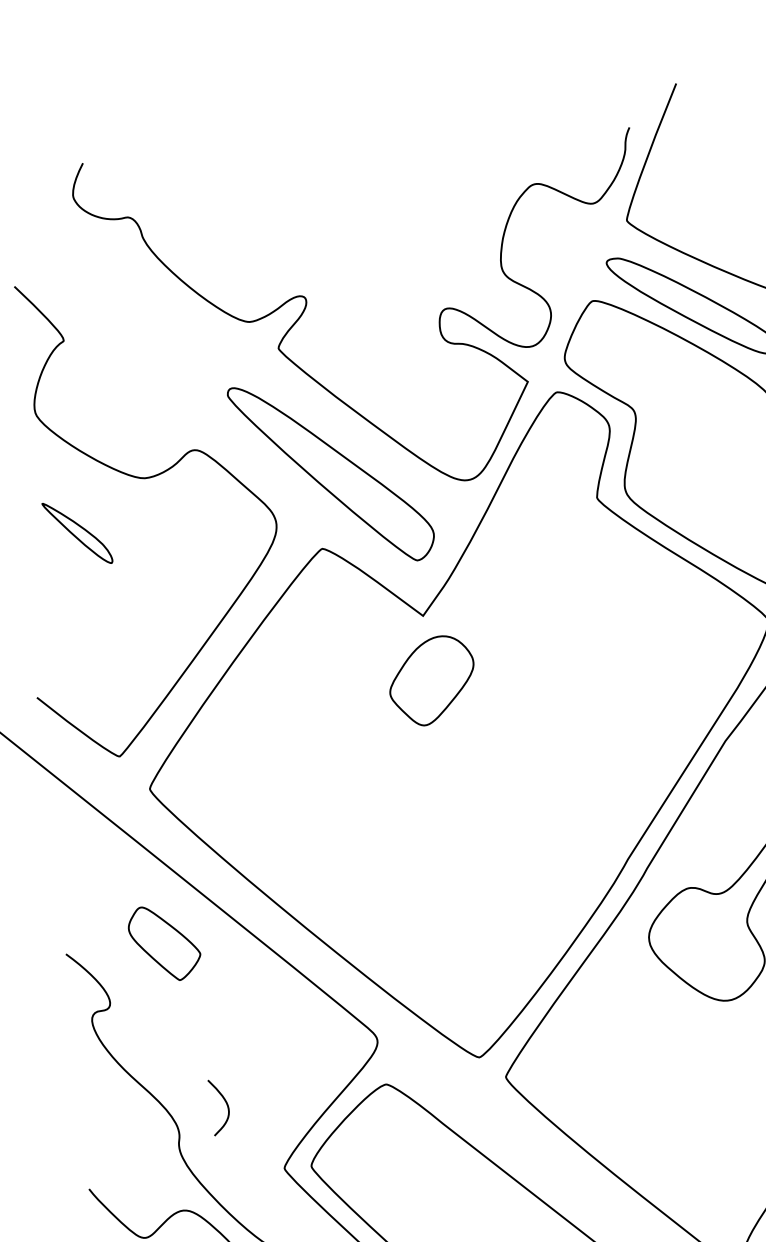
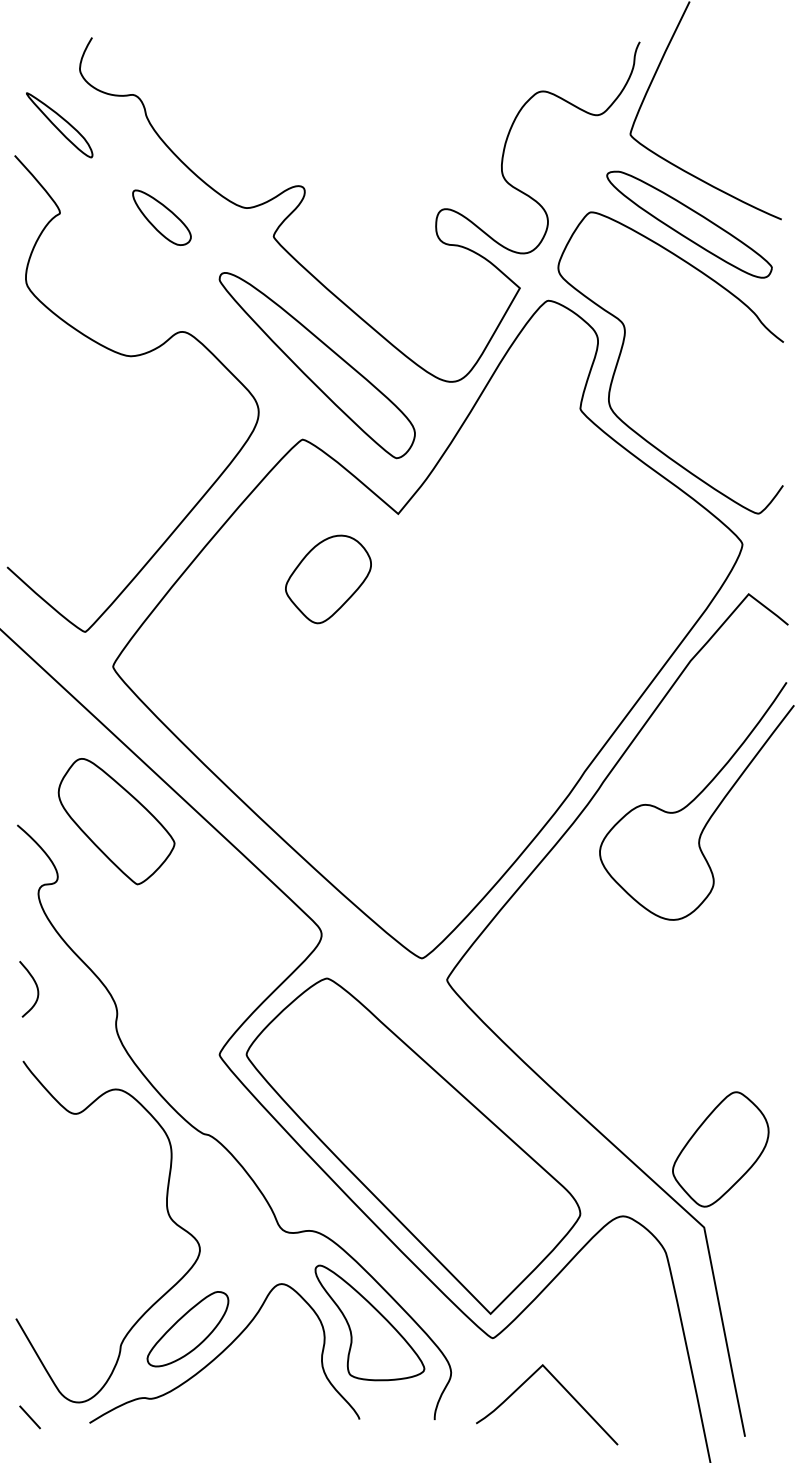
part: (165, 337) -> (161, 217), added
part: (77, 533) -> (59, 125), moved
part: (432, 680) -> (328, 579), moved
part: (164, 943) -> (116, 821), size x1.67
curve: (226, 1106) -> (36, 988), moved

